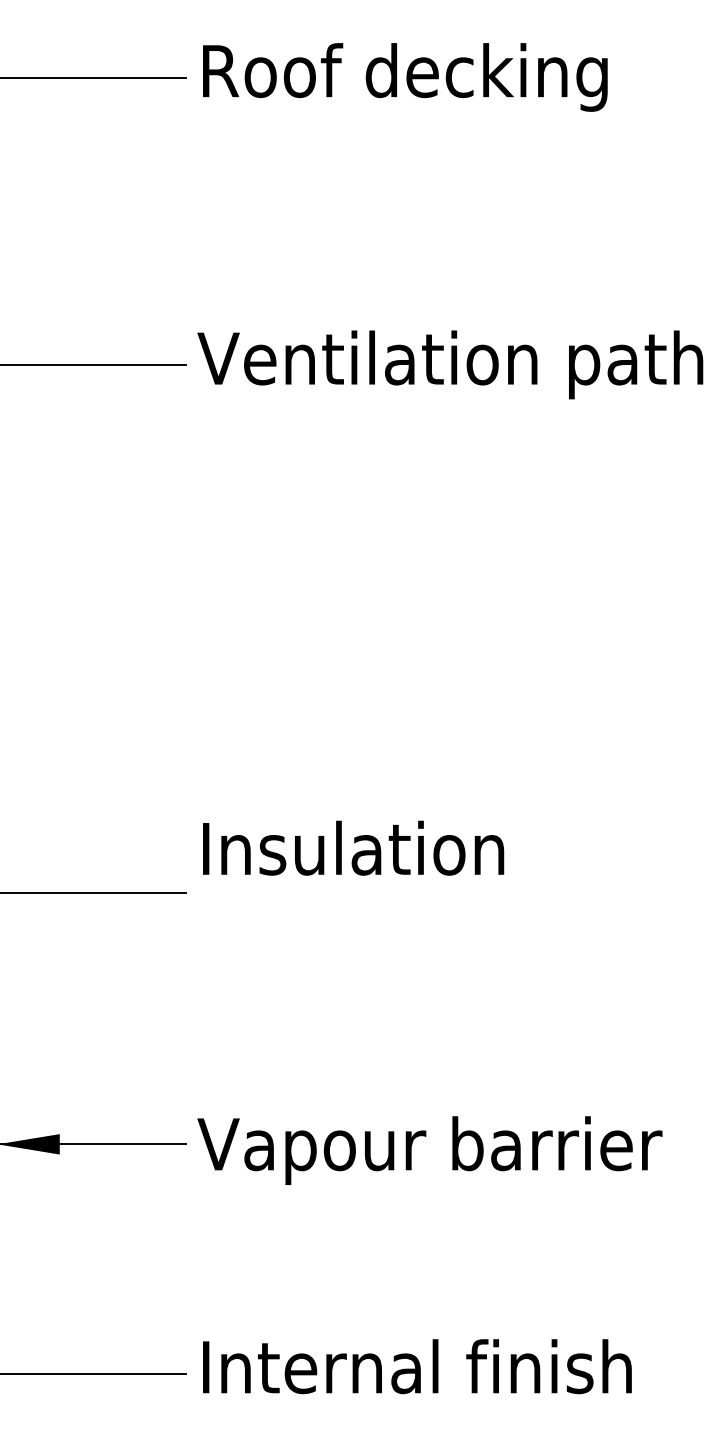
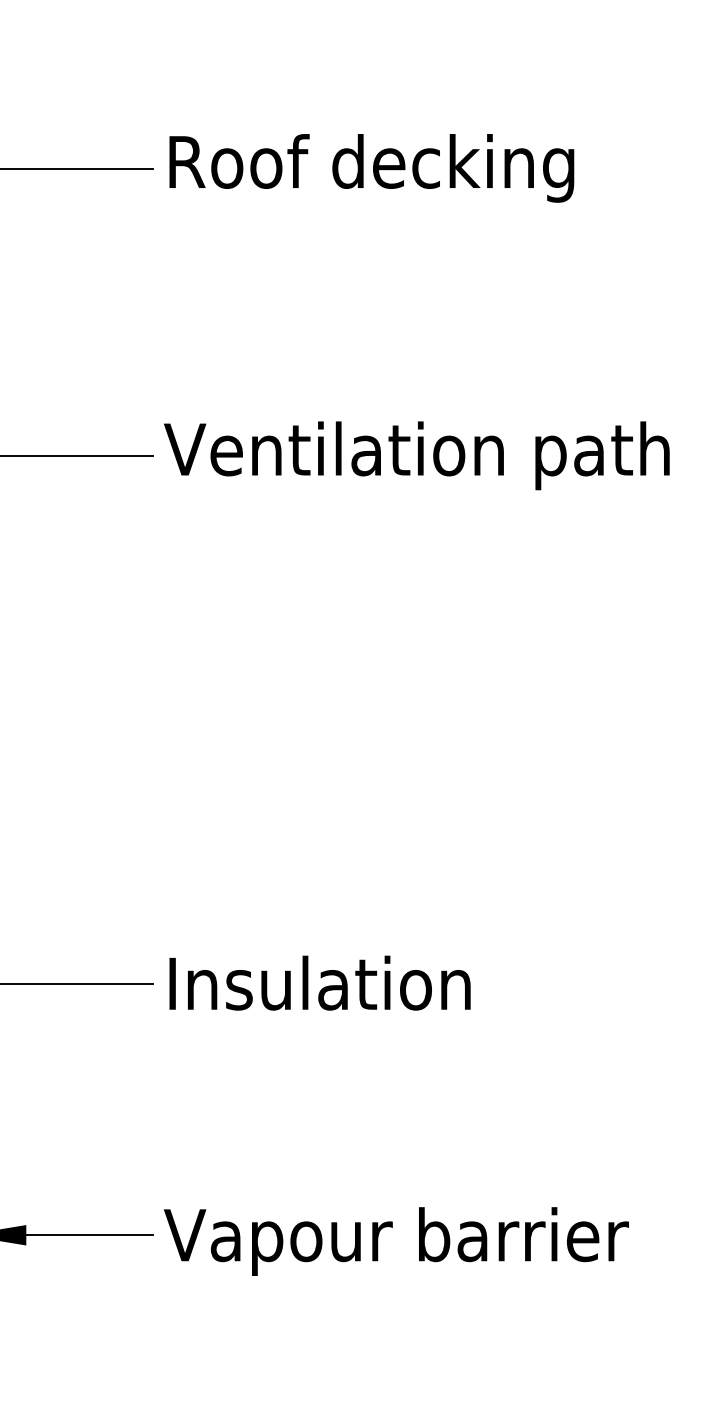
text: (353, 847) -> (320, 982), moved

